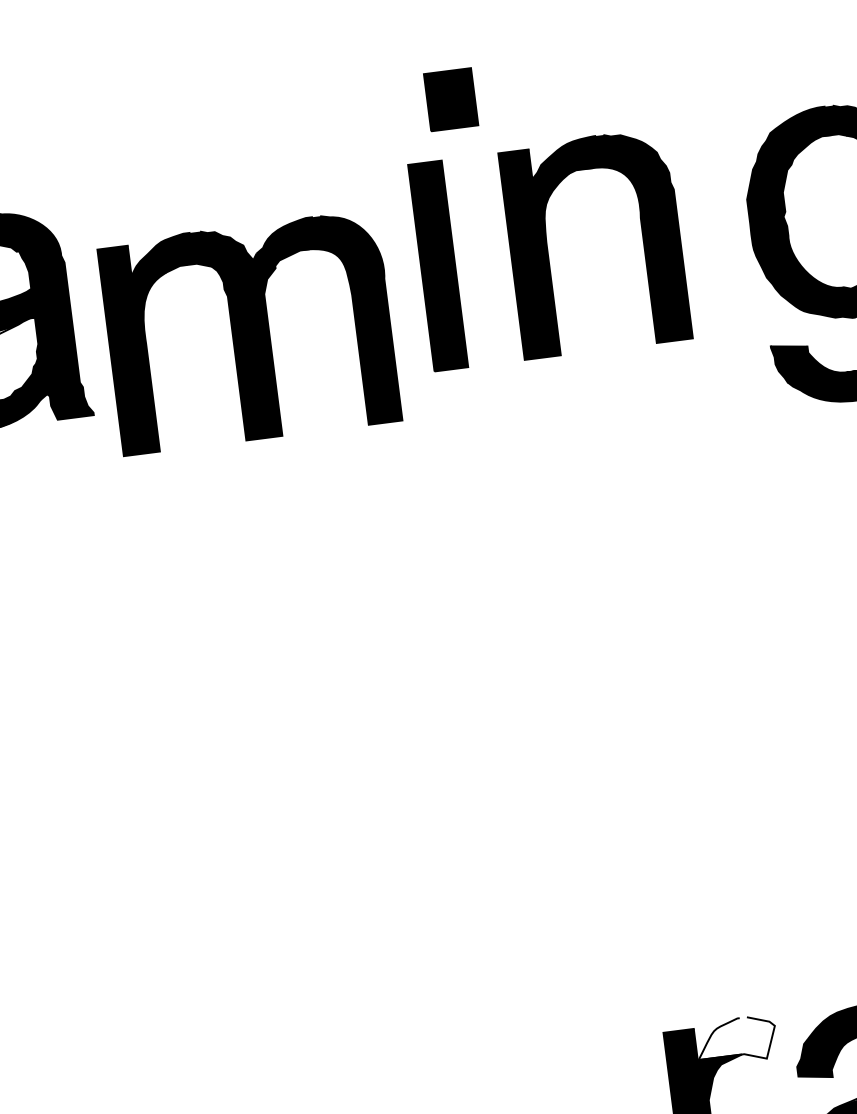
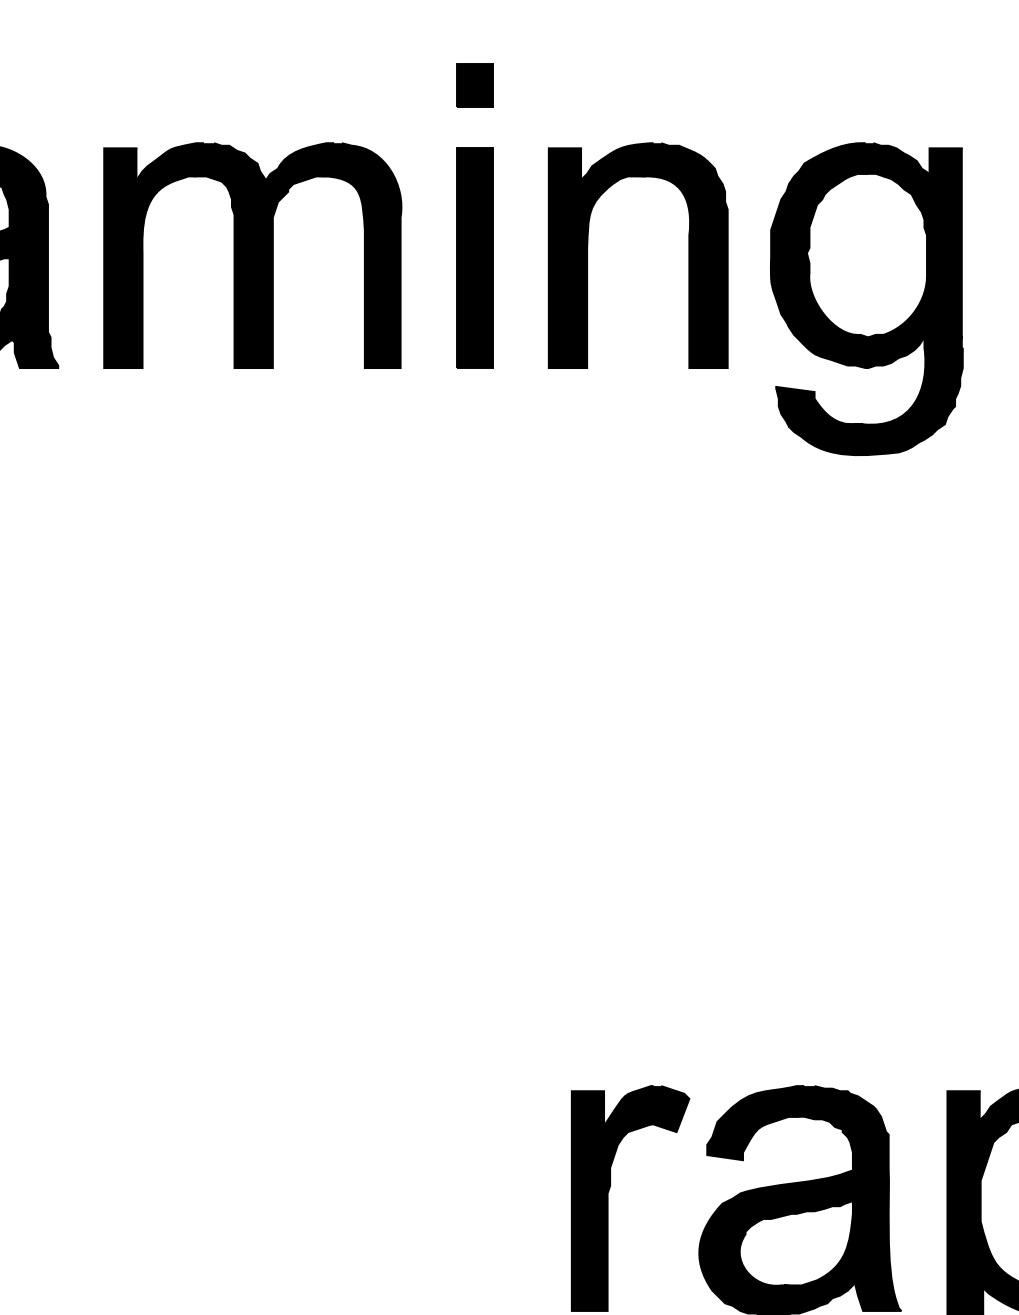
part: (450, 99) -> (474, 85), size x0.71
part: (548, 249) -> (588, 255), moved
part: (437, 265) -> (474, 257), moved
part: (249, 332) -> (252, 255), moved
fill: (736, 1040) -> (647, 1109), added

